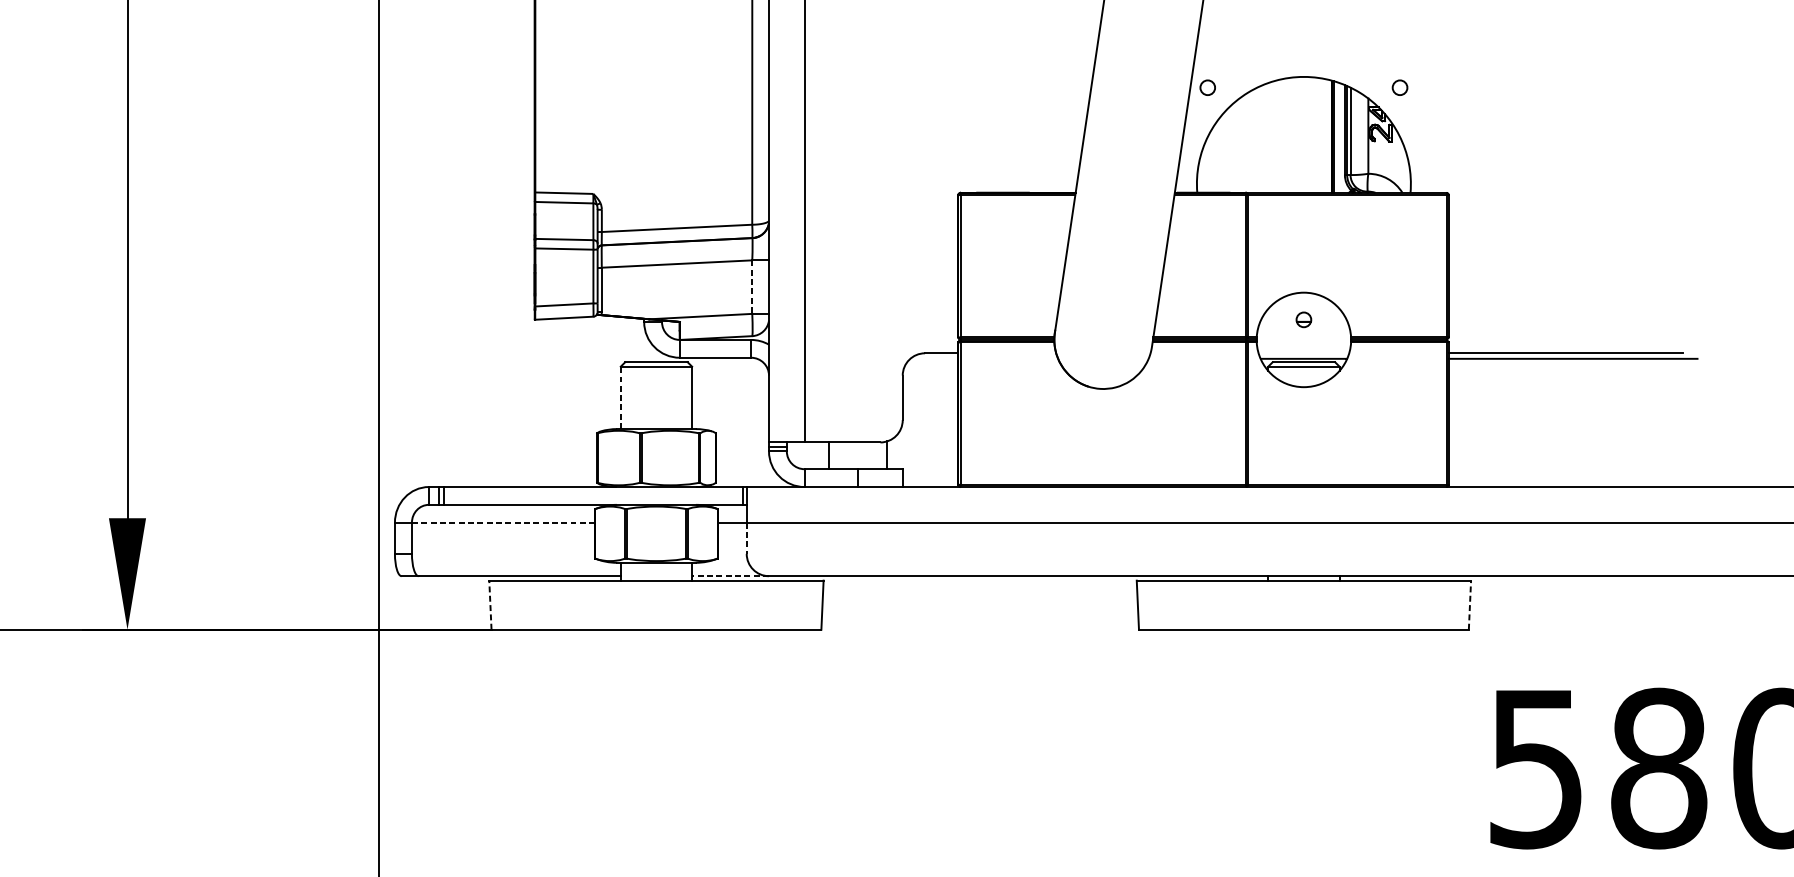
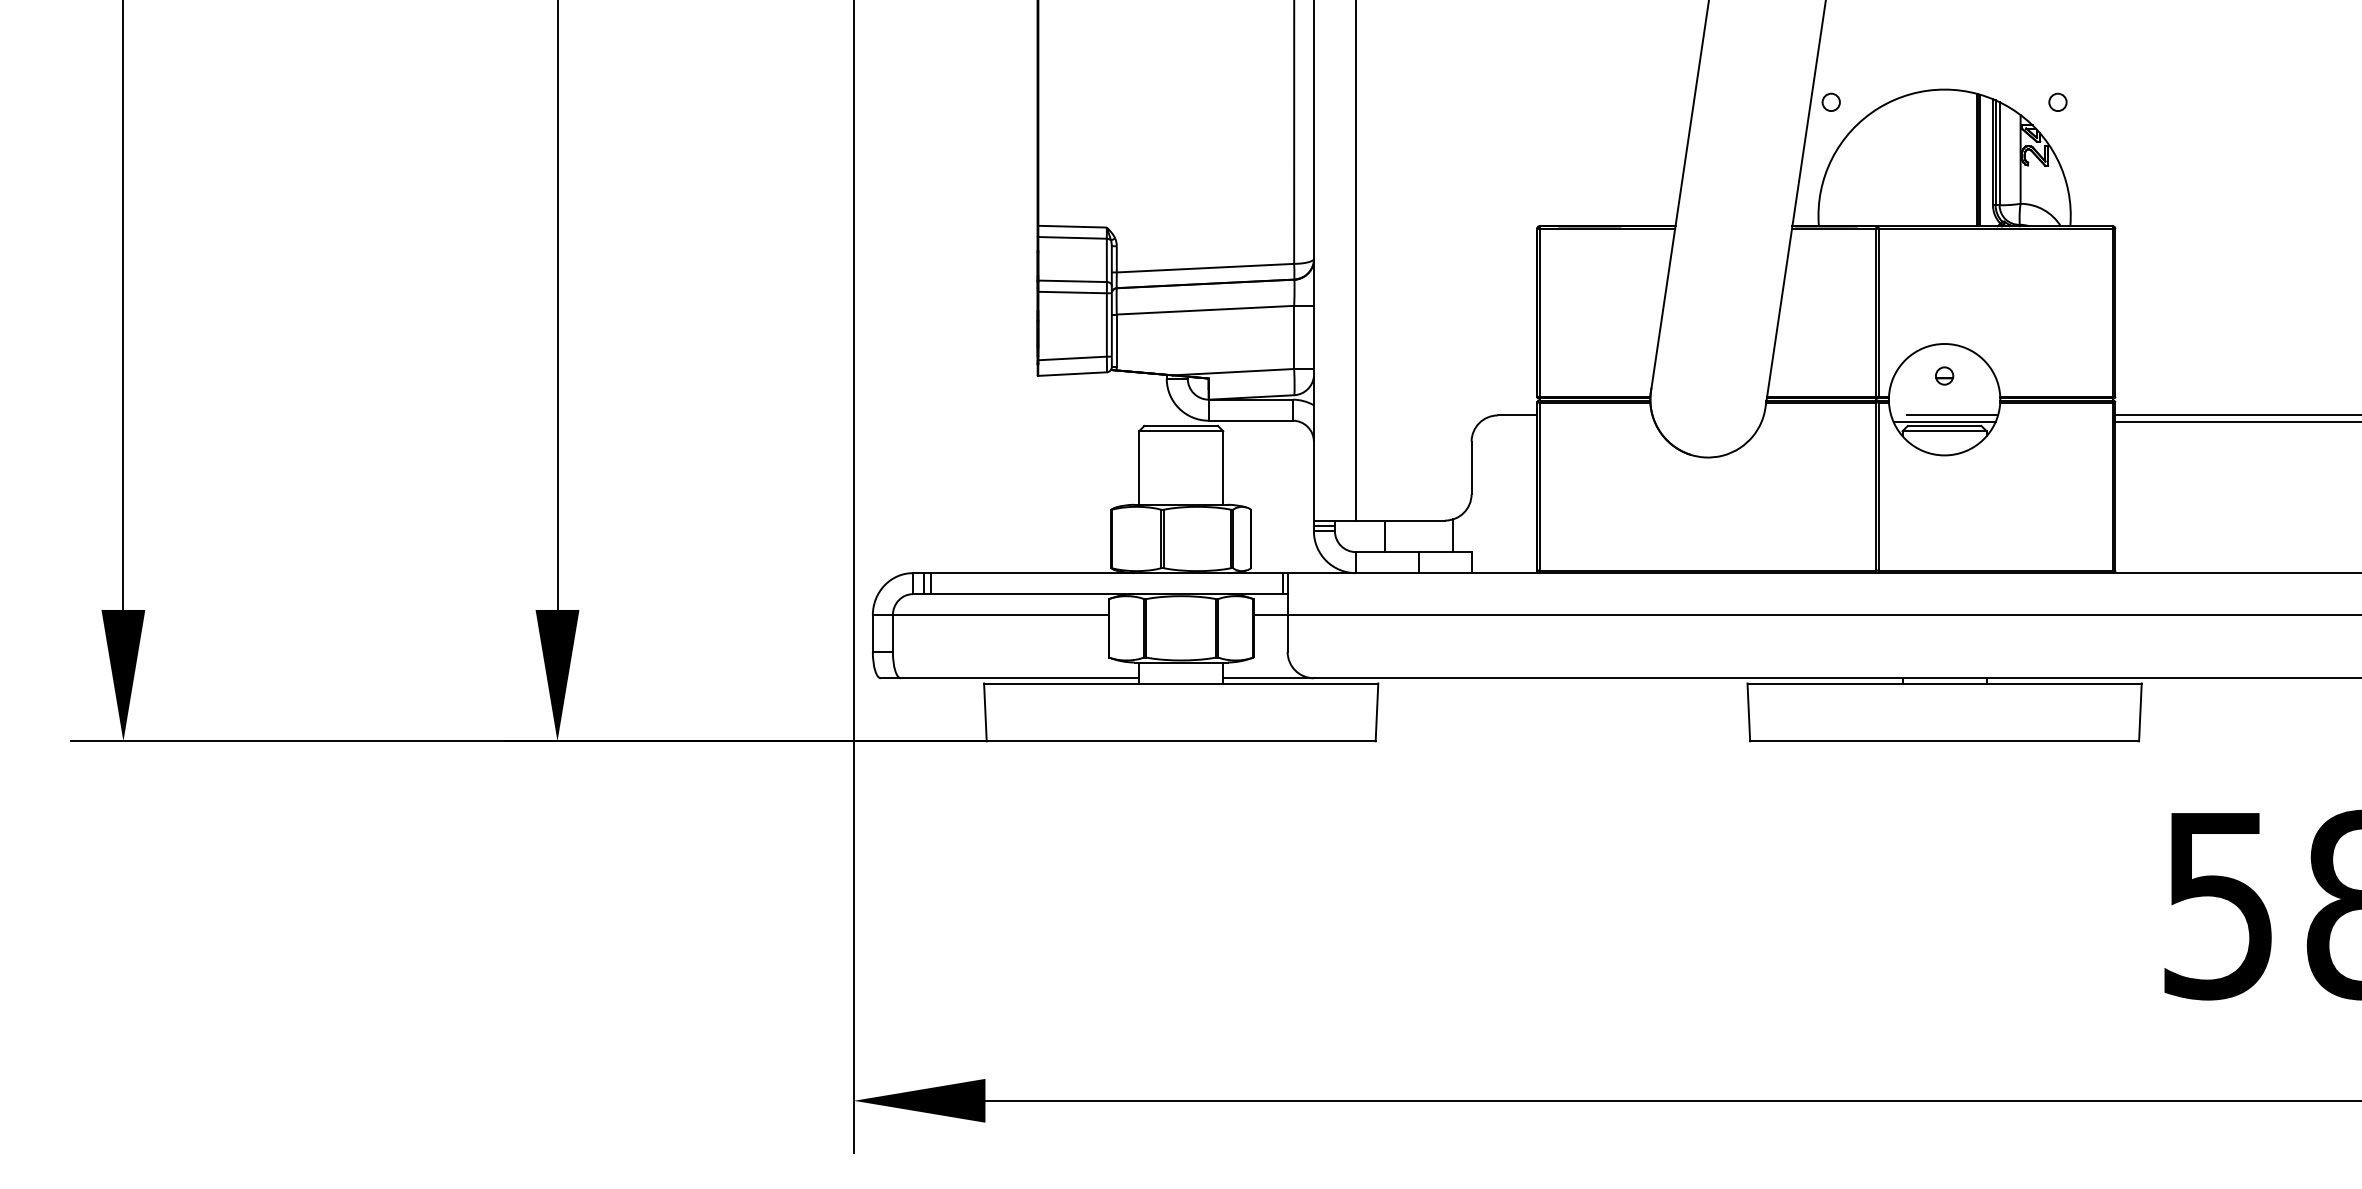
line: (752, 287) -> (1294, 337), dashed -> solid
line: (1310, 353) -> (1952, 415), added
line: (621, 398) -> (1139, 468), dashed -> solid
line: (503, 522) -> (1000, 615), dashed -> solid
line: (746, 539) -> (1287, 634), dashed -> solid
line: (730, 576) -> (1268, 678), dashed -> solid
line: (490, 605) -> (985, 712), dashed -> solid
line: (1470, 605) -> (2140, 712), dashed -> solid

